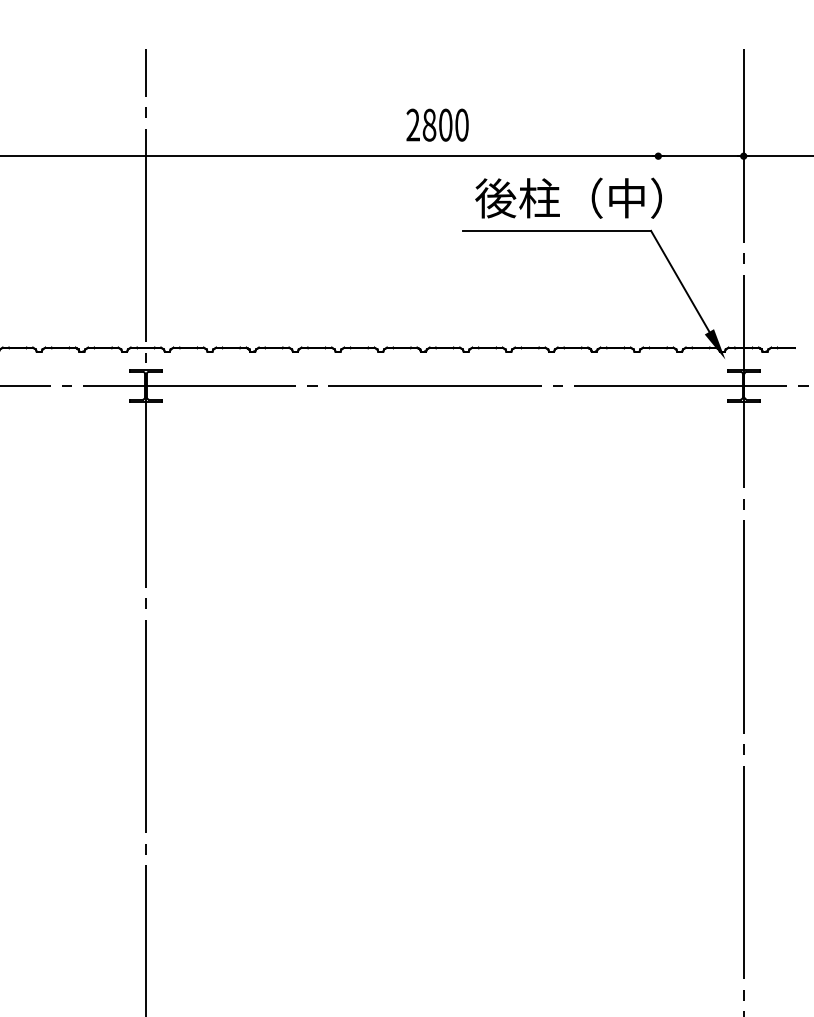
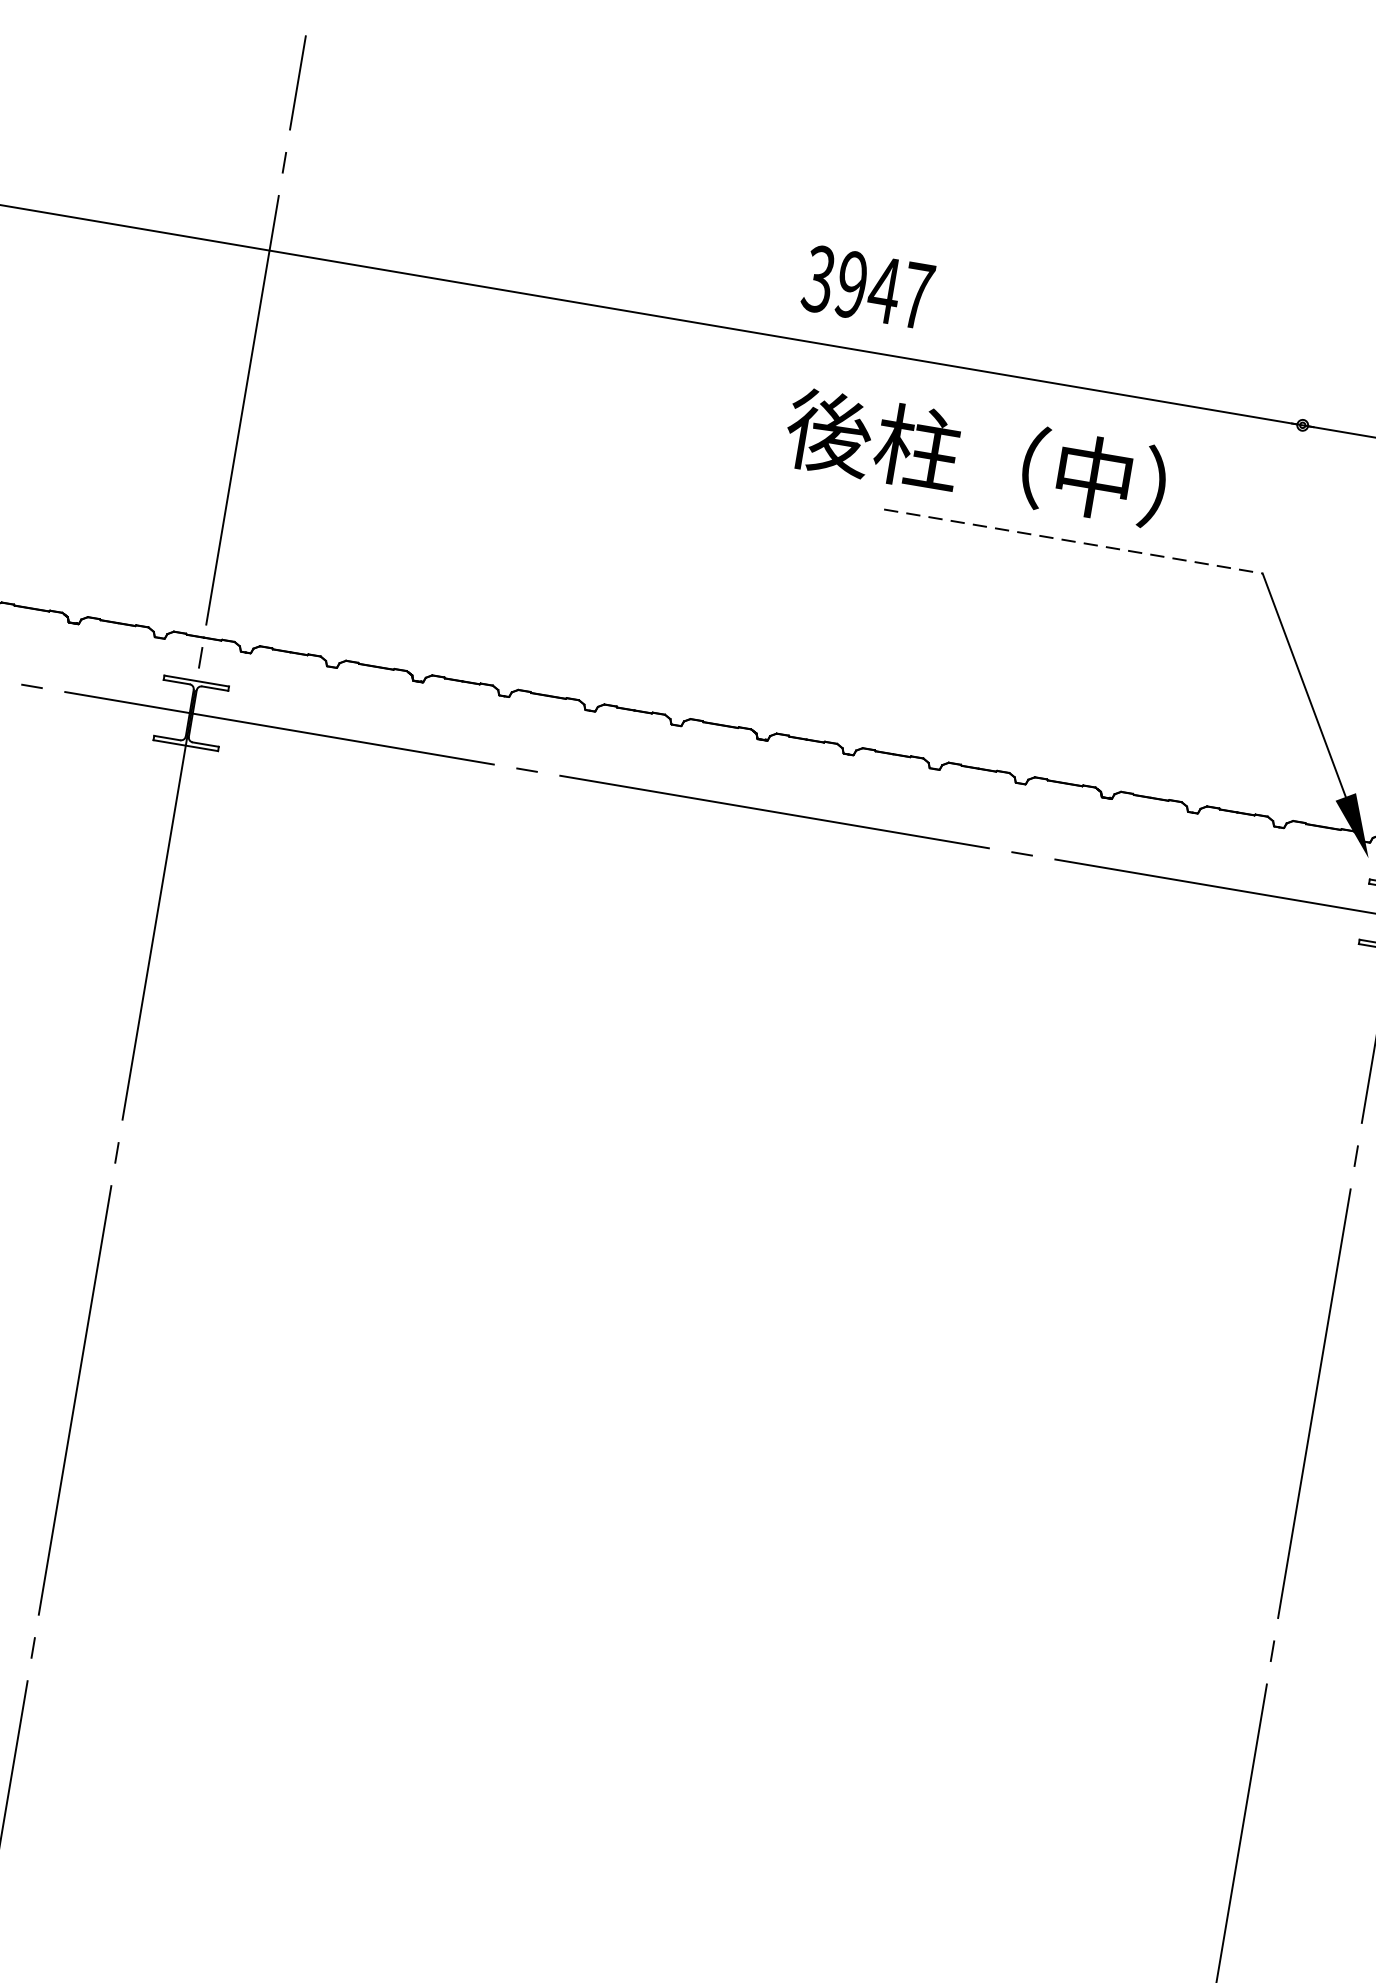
text: (437, 124) -> (868, 286), 2800 -> 3947
text: (568, 197) -> (976, 455), moved
line: (557, 230) -> (1074, 540), solid -> dashed

